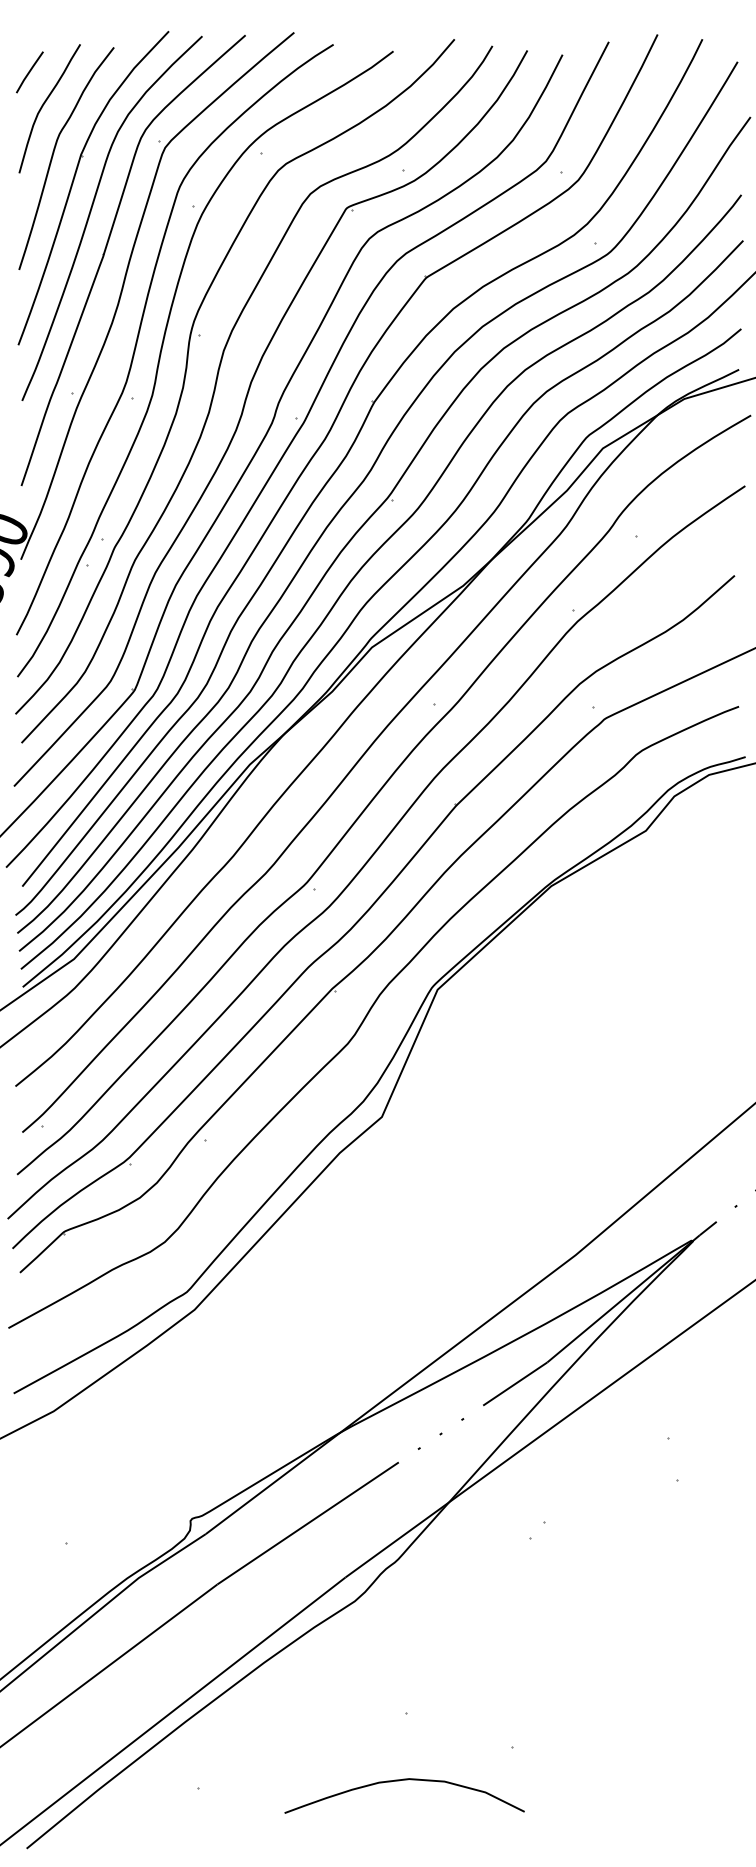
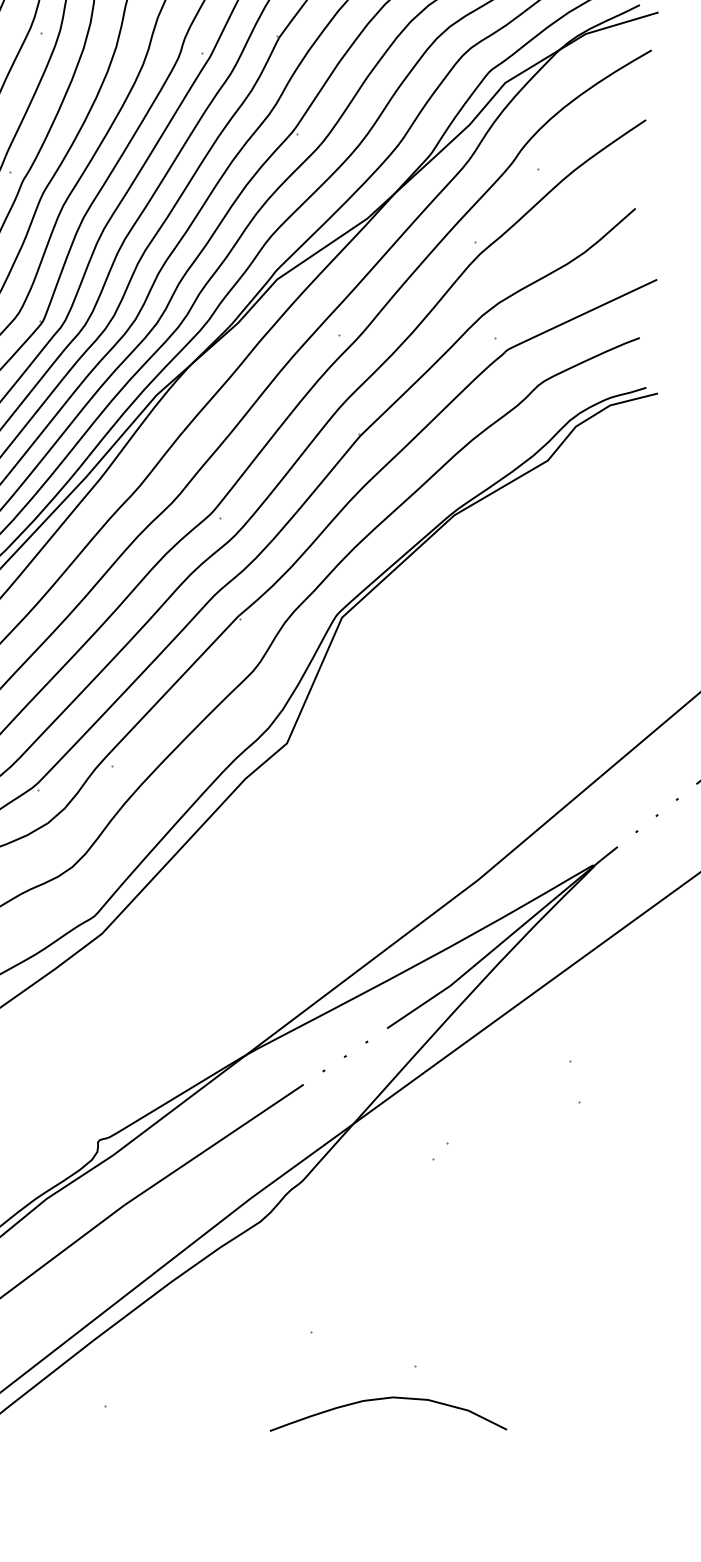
curve: (399, 1781) -> (383, 1399), moved

